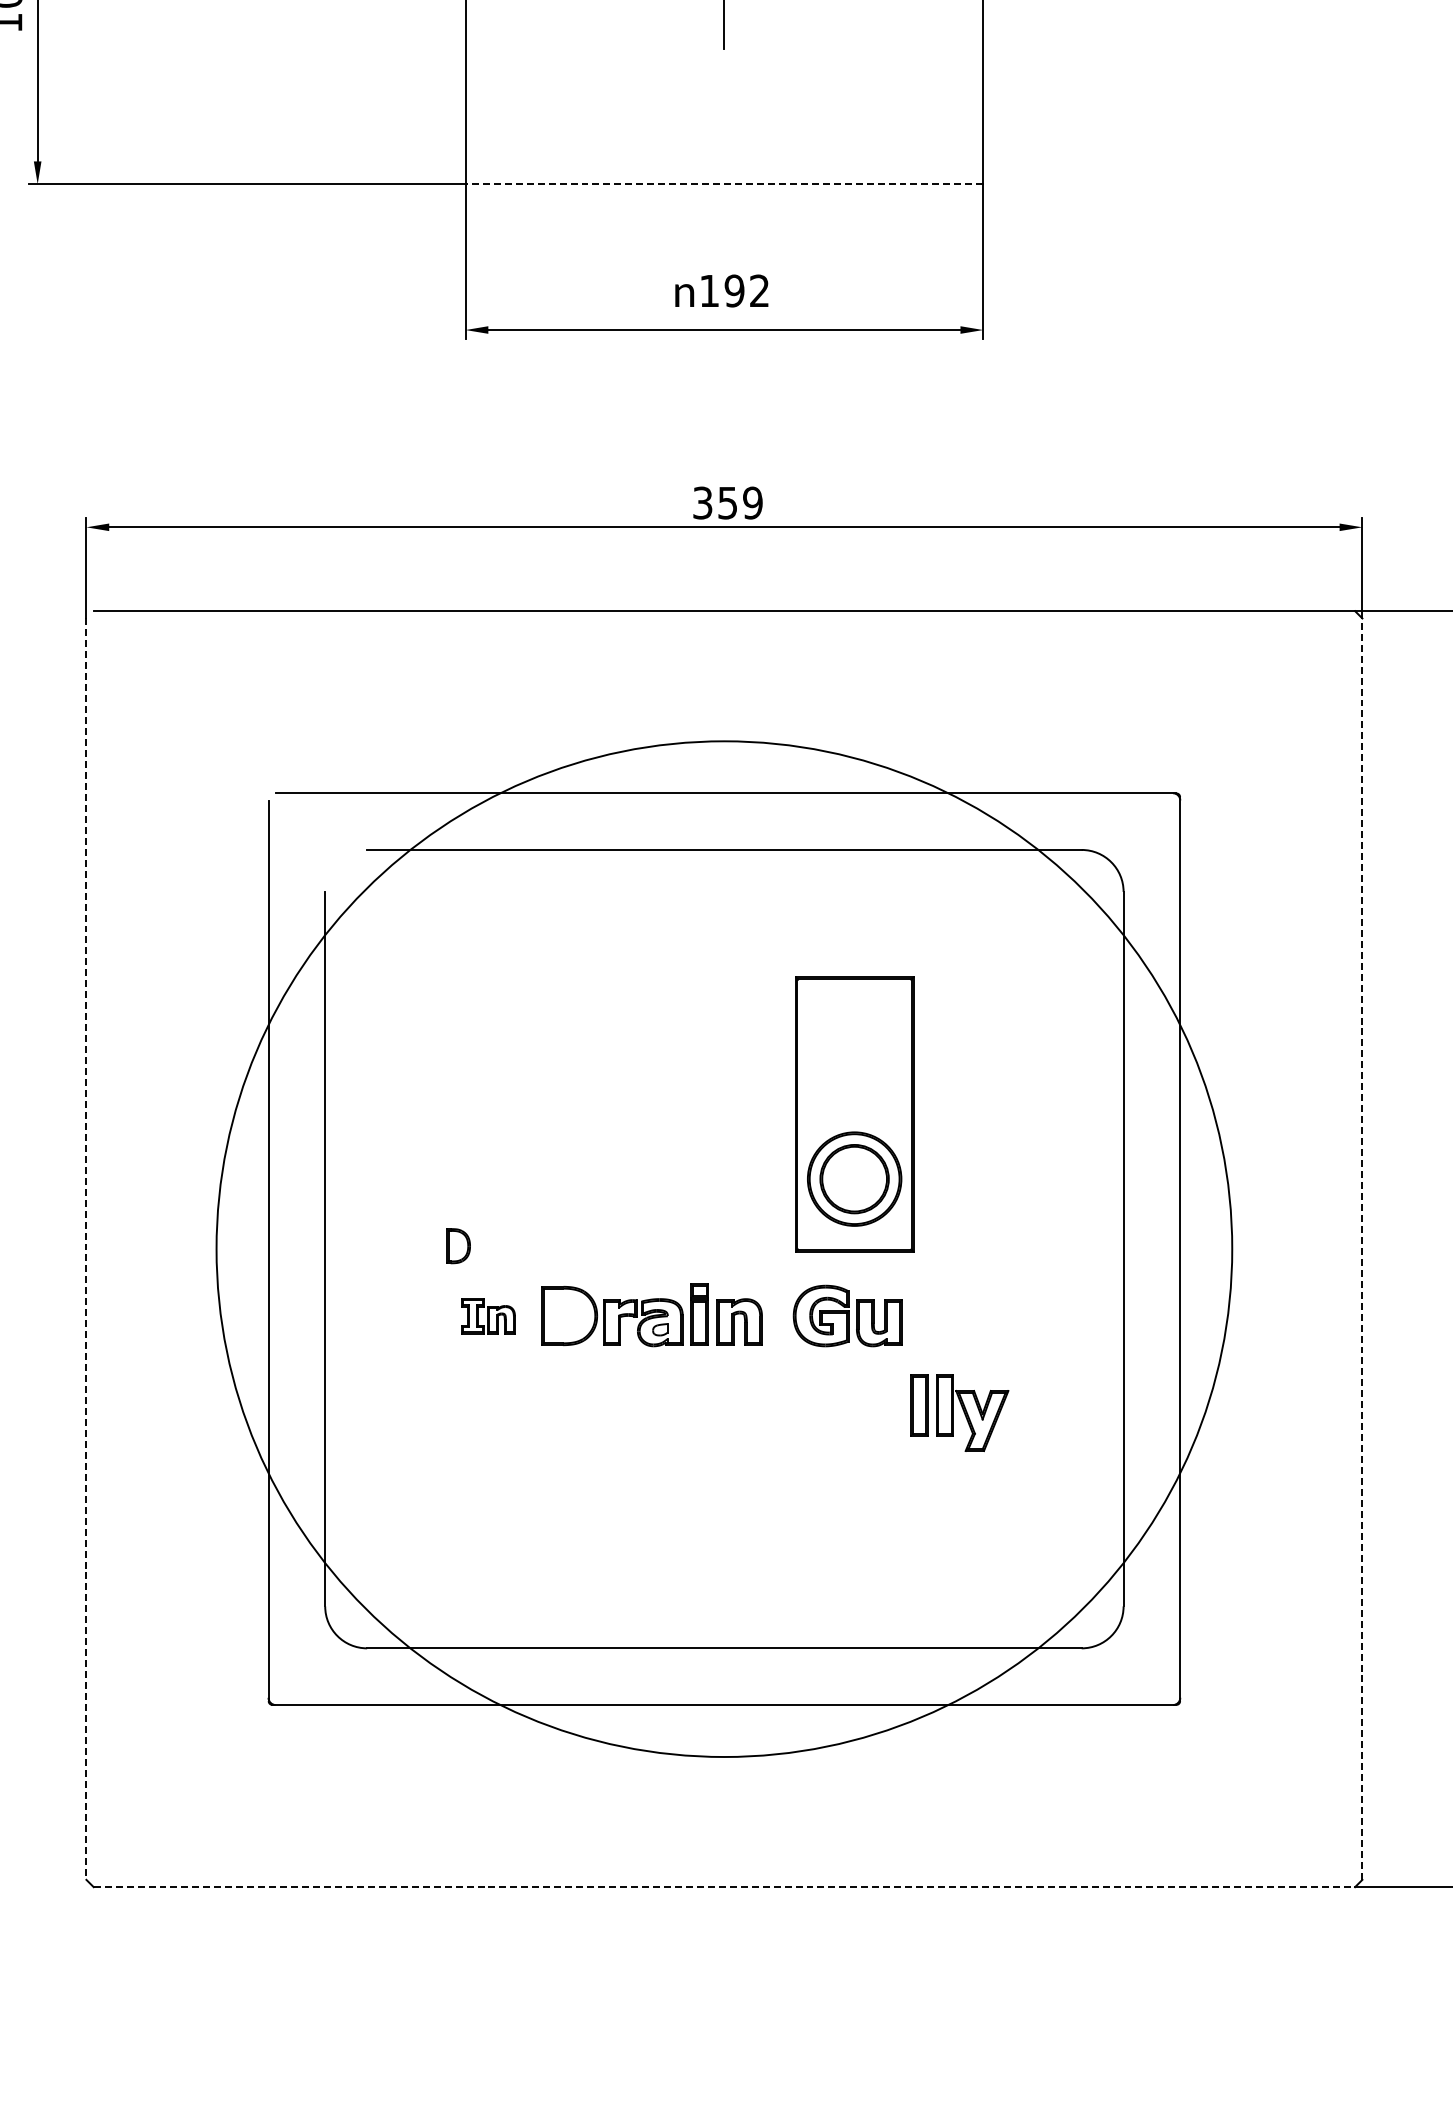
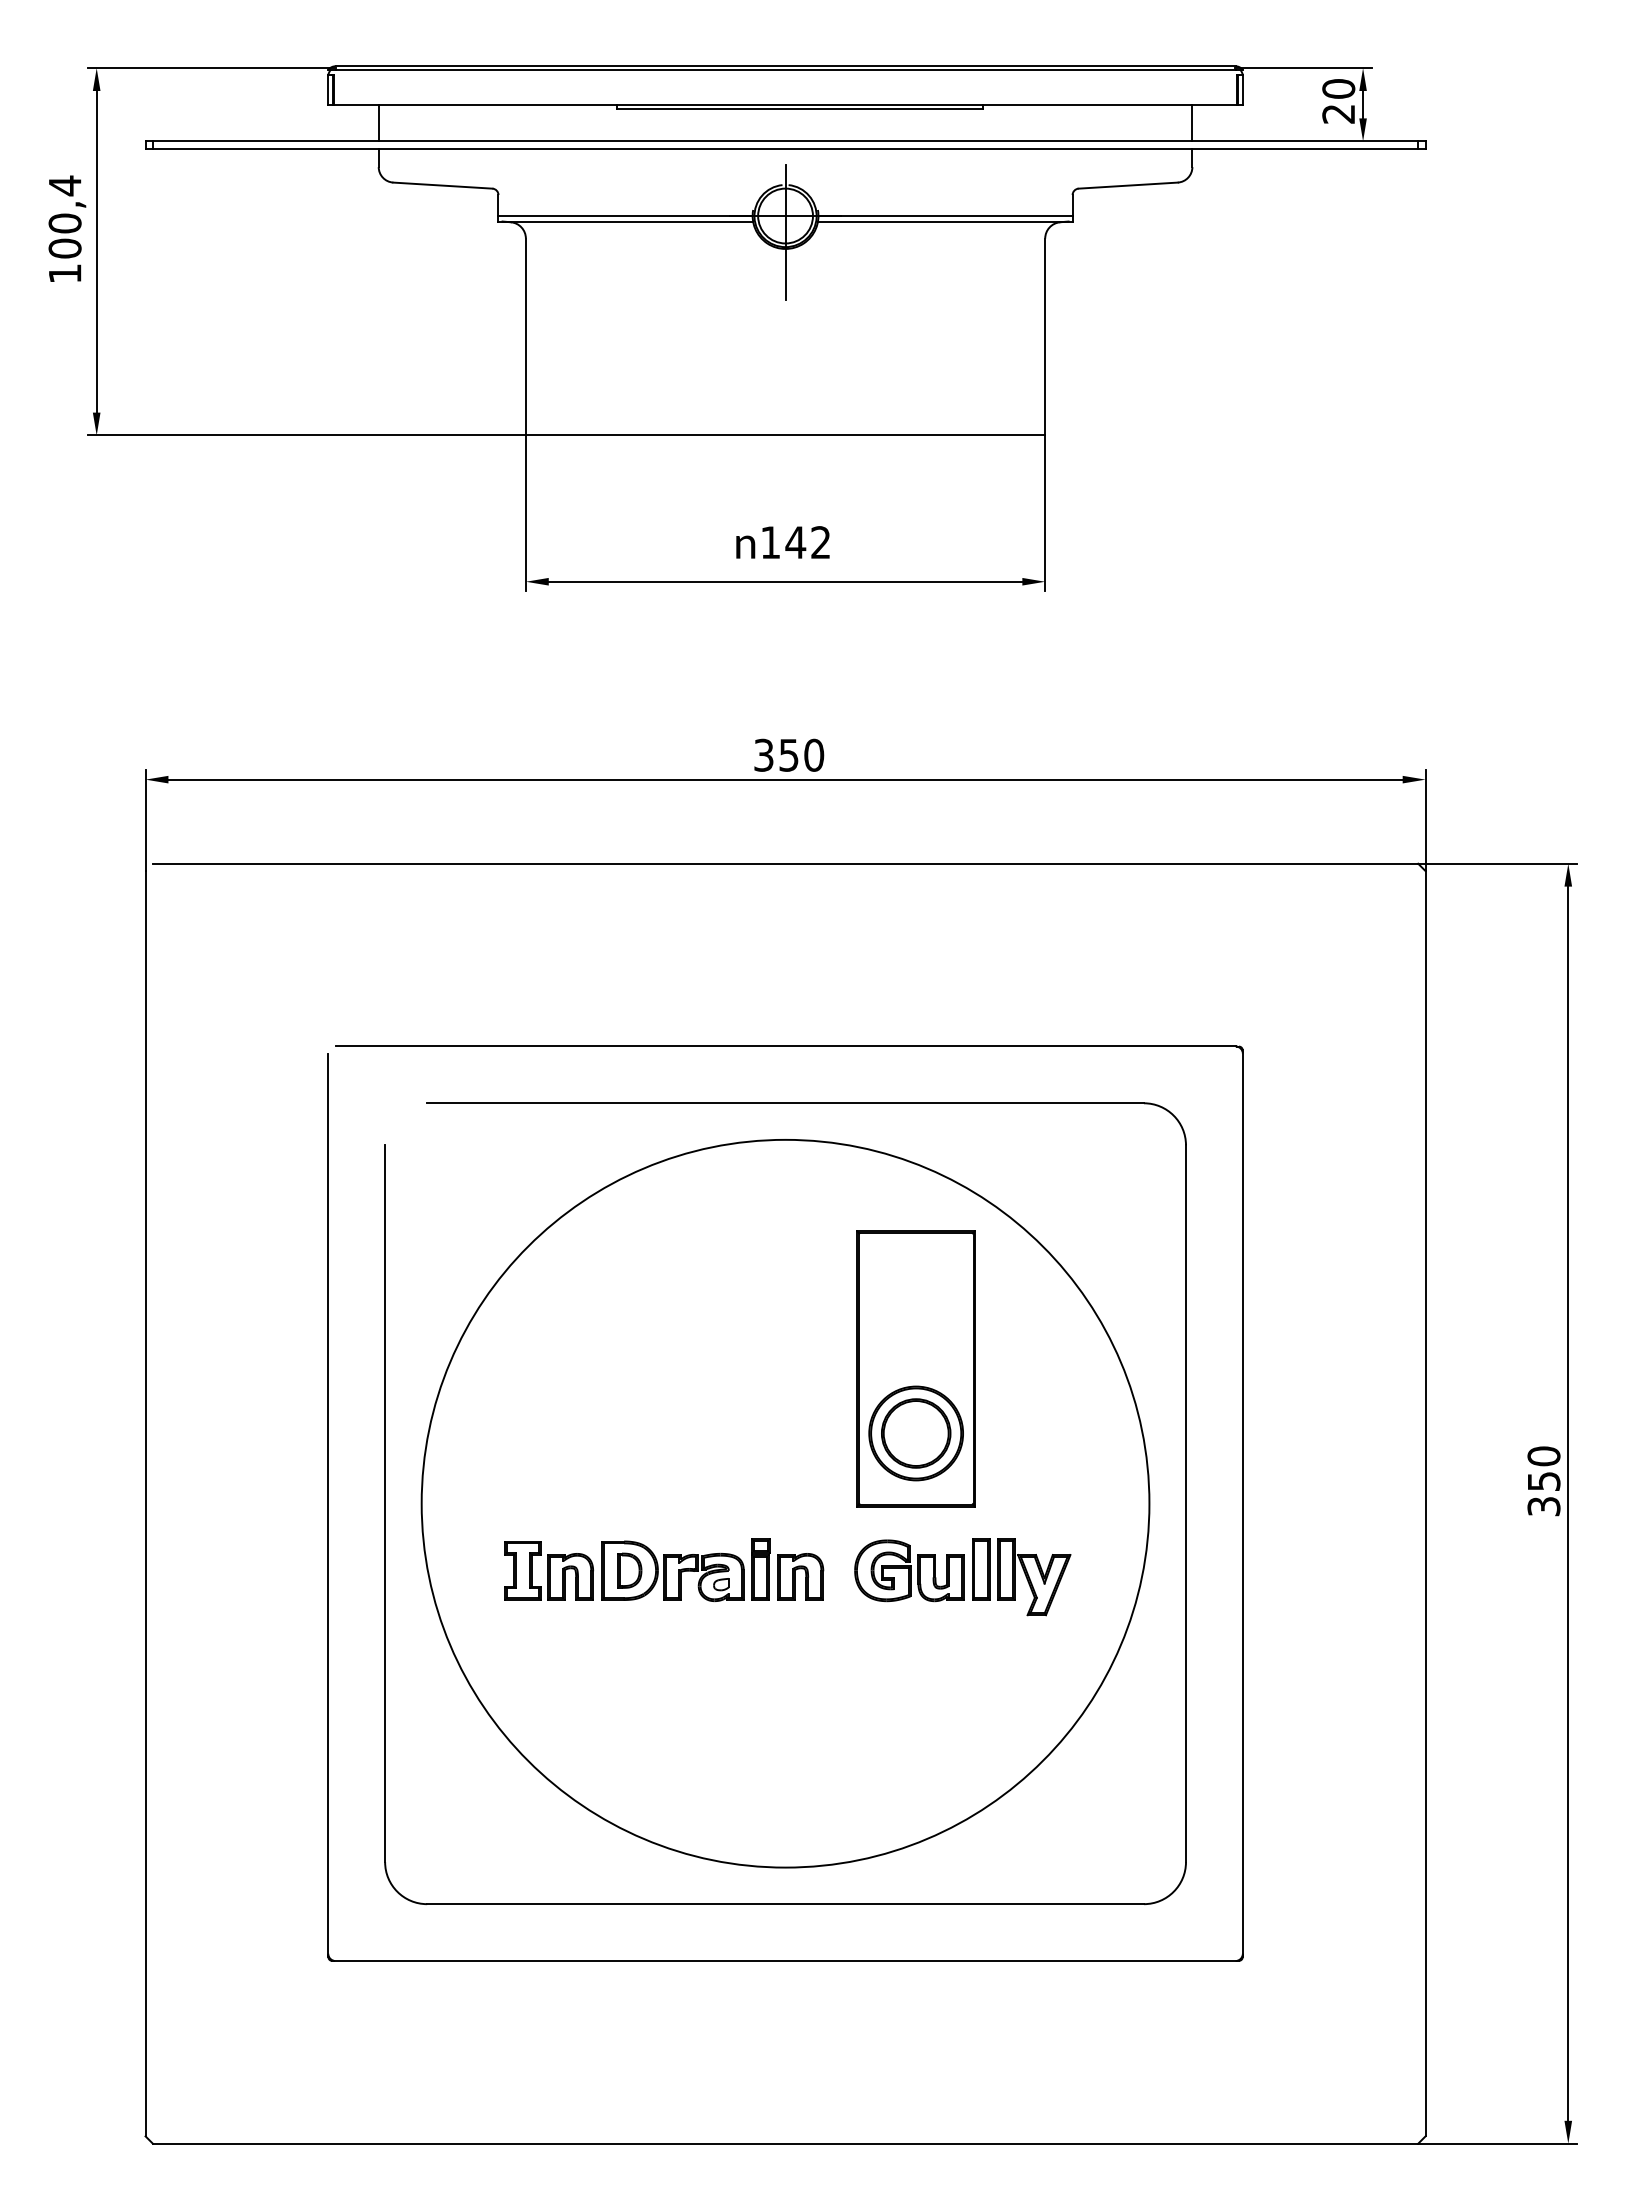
line: (724, 184) -> (785, 435), dashed -> solid
text: (734, 290) -> (795, 542), 192 -> 142
text: (753, 503) -> (814, 755), 359 -> 350
part: (458, 1245) -> (629, 1570), moved
line: (86, 1248) -> (145, 1503), dashed -> solid
circle: (724, 1248) -> (785, 1503), size x0.71
line: (1362, 1248) -> (1425, 1503), dashed -> solid
part: (488, 1315) -> (548, 1570), size x1.67
part: (959, 1413) -> (1021, 1577), moved
line: (724, 1886) -> (785, 2143), dashed -> solid

